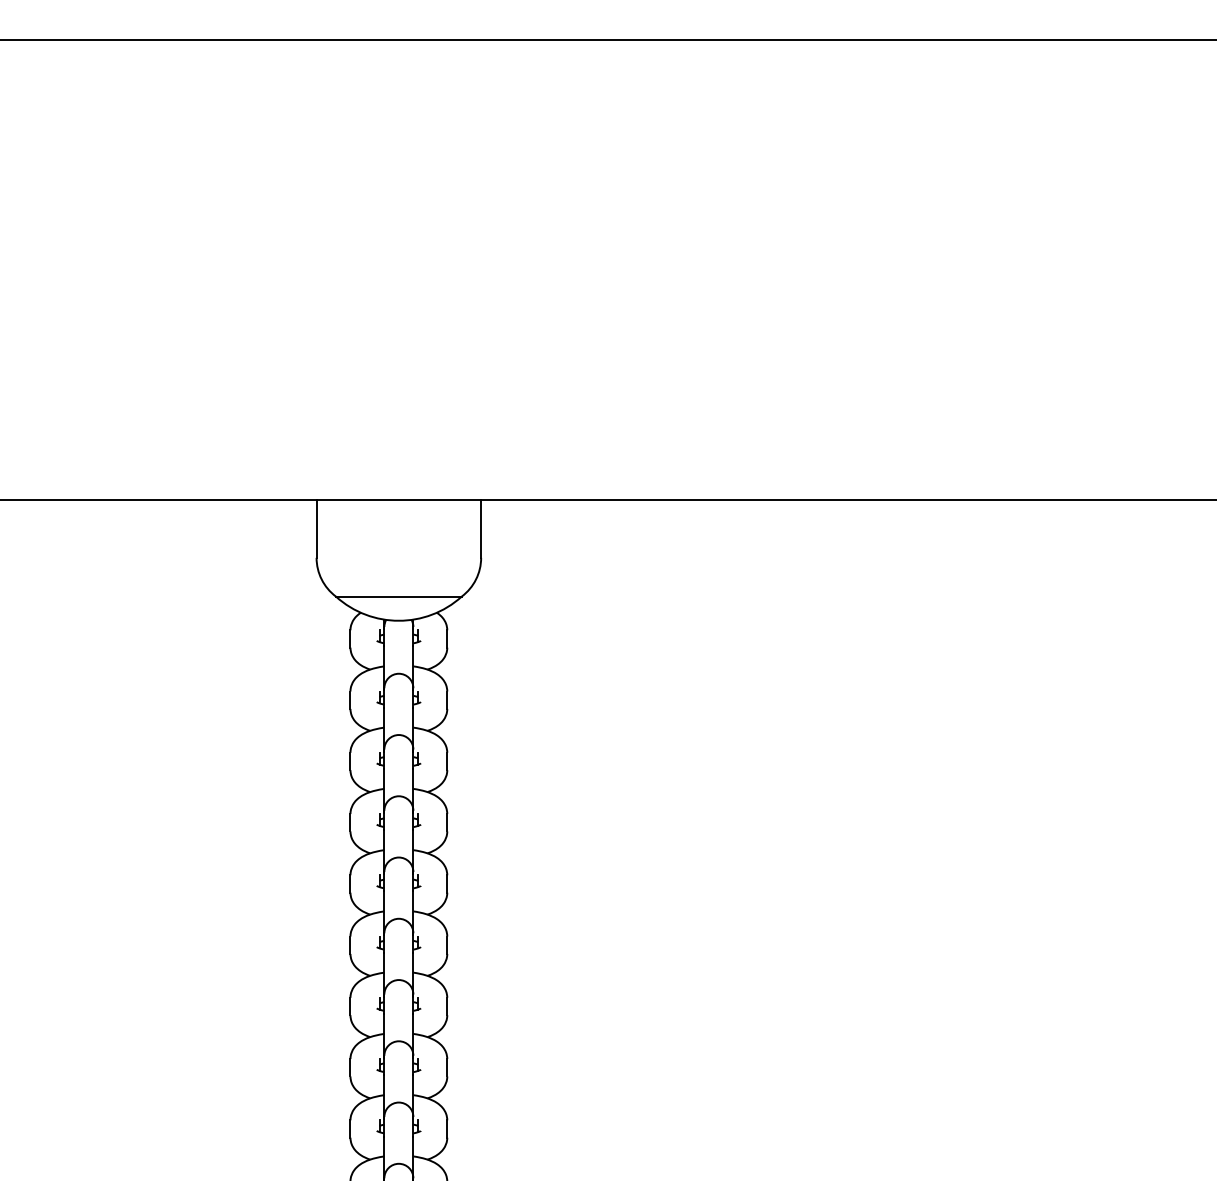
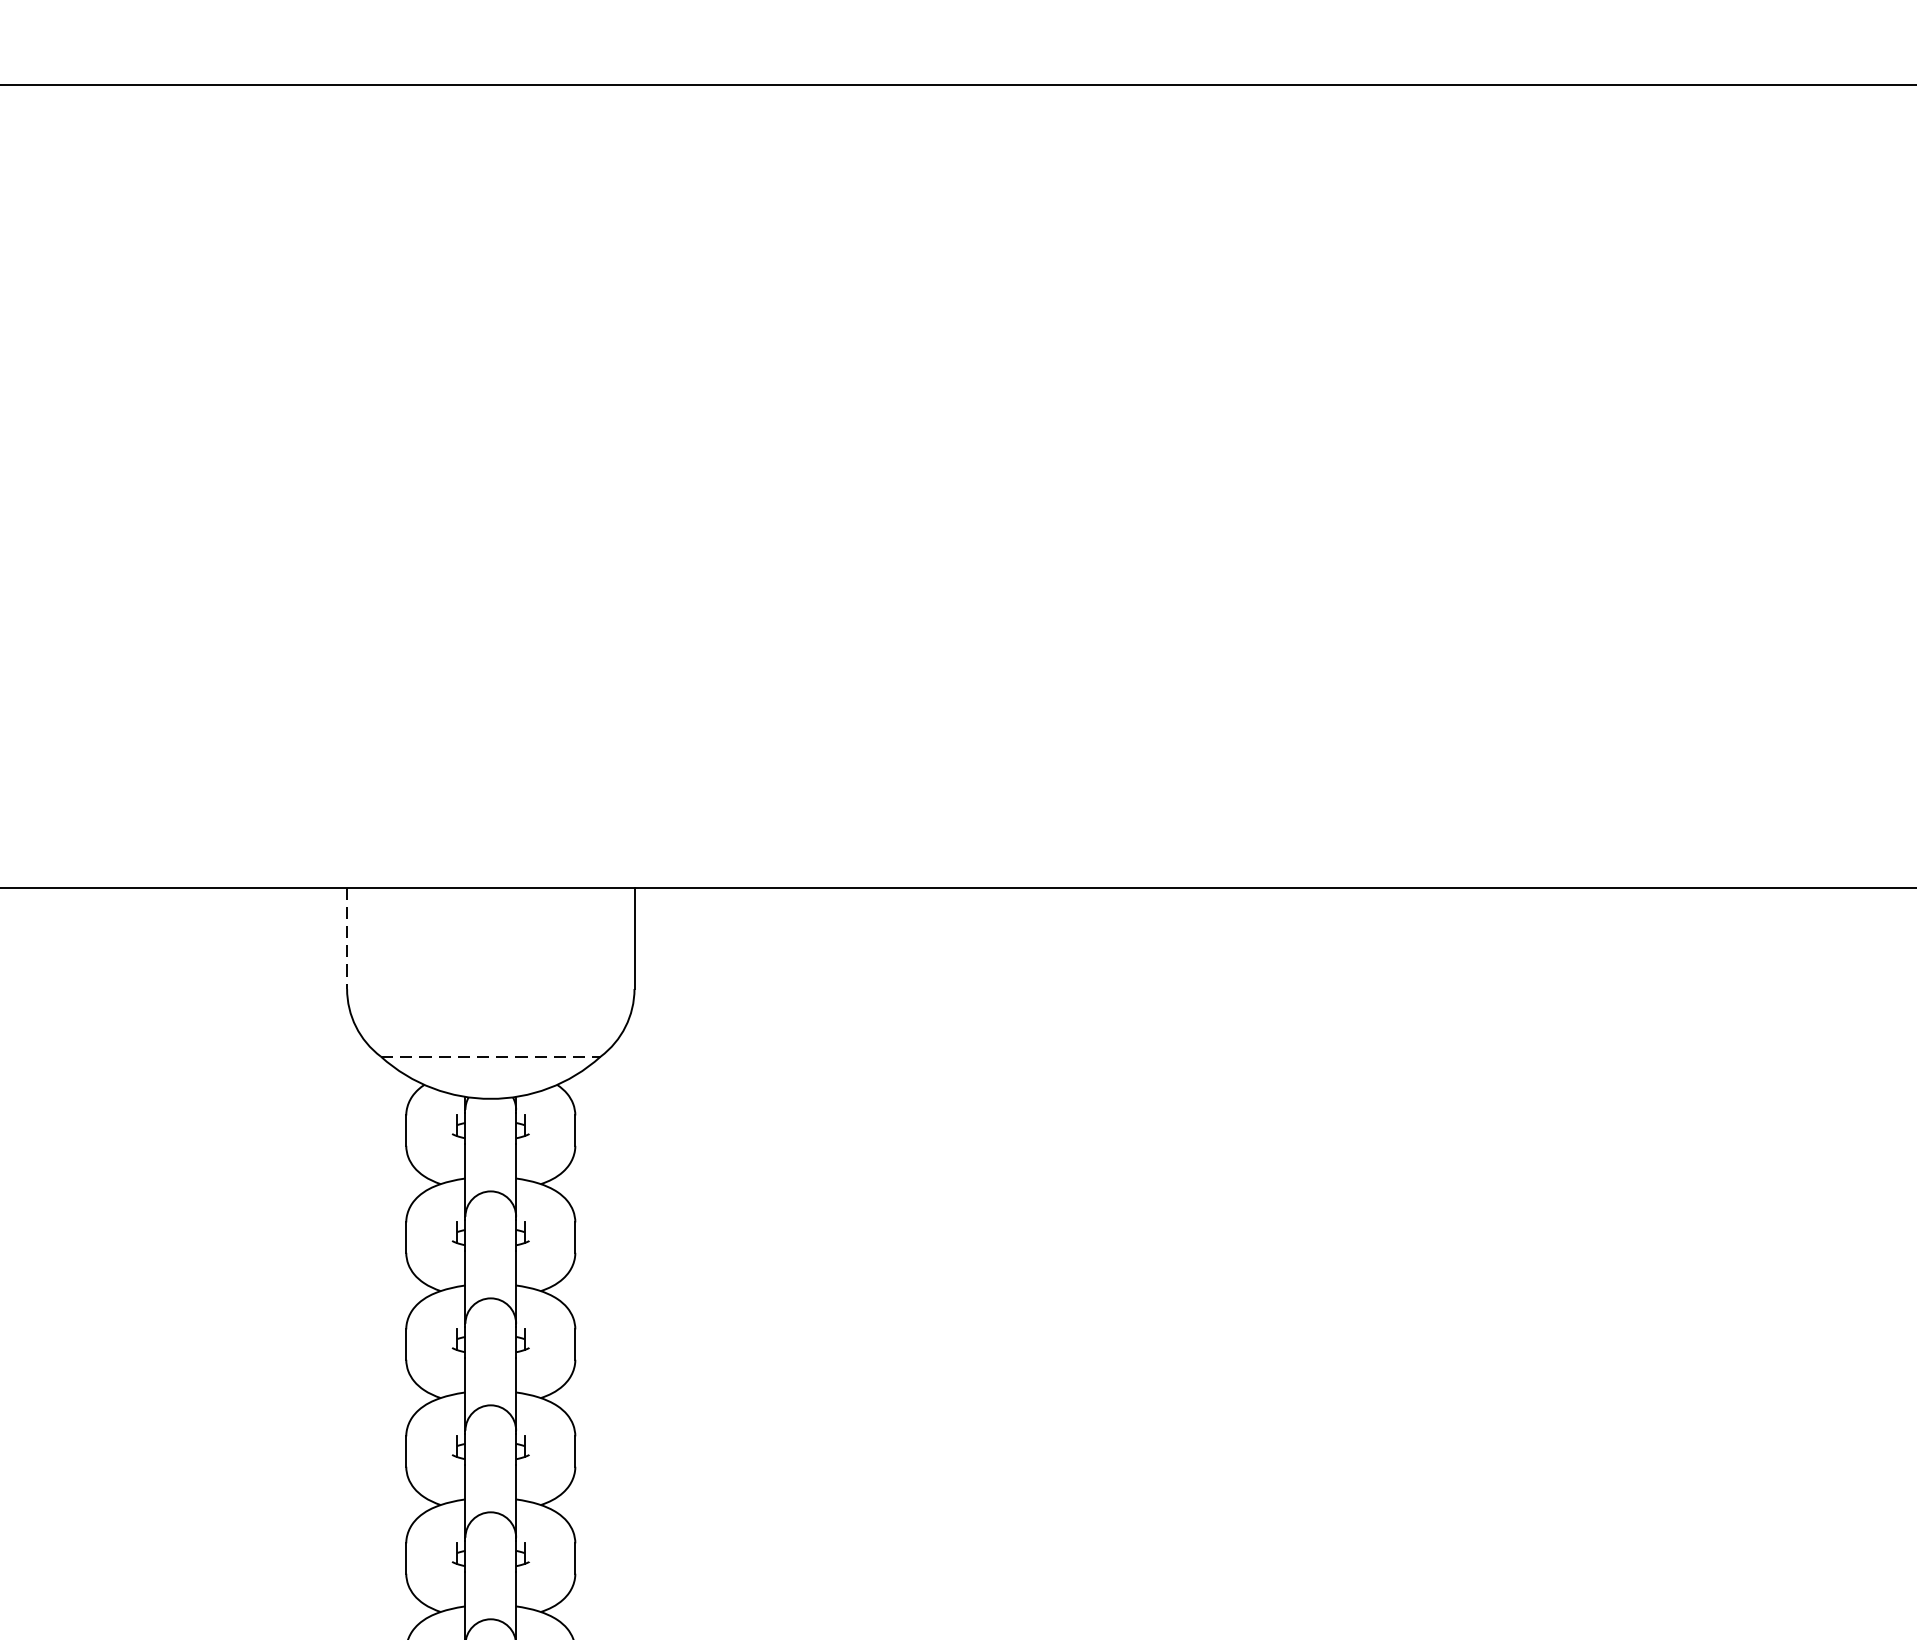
line: (316, 529) -> (346, 939), solid -> dashed
line: (398, 596) -> (490, 1056), solid -> dashed

